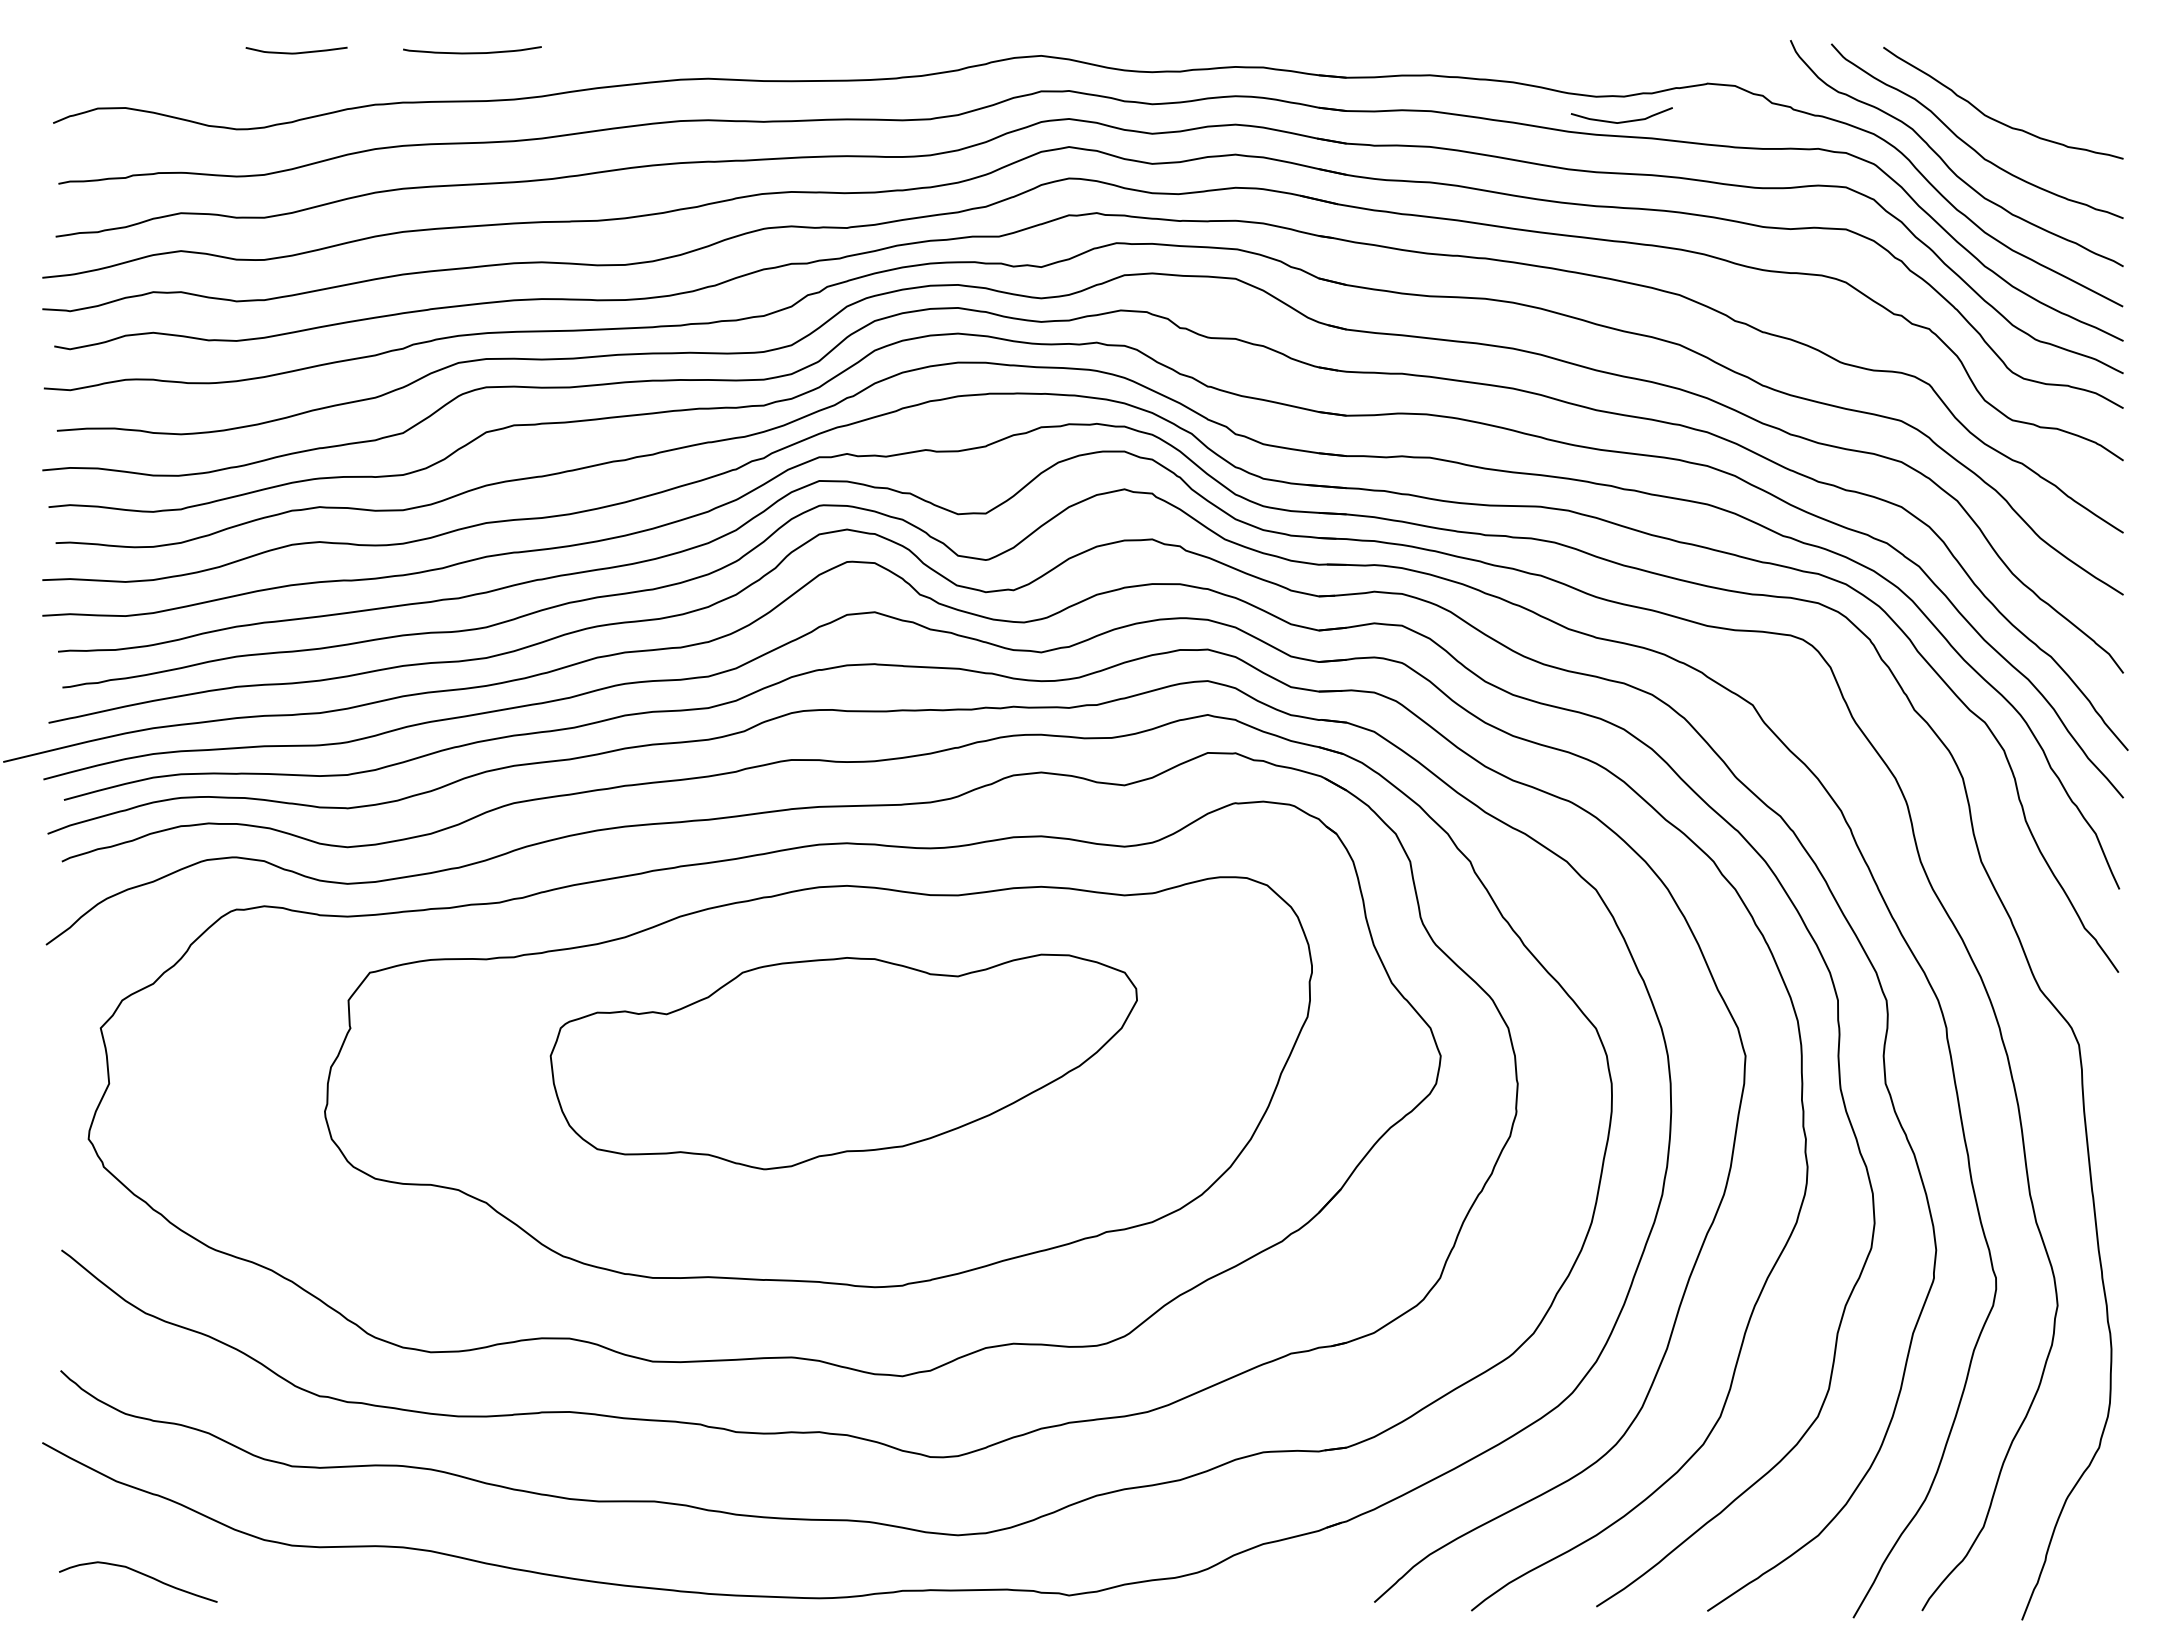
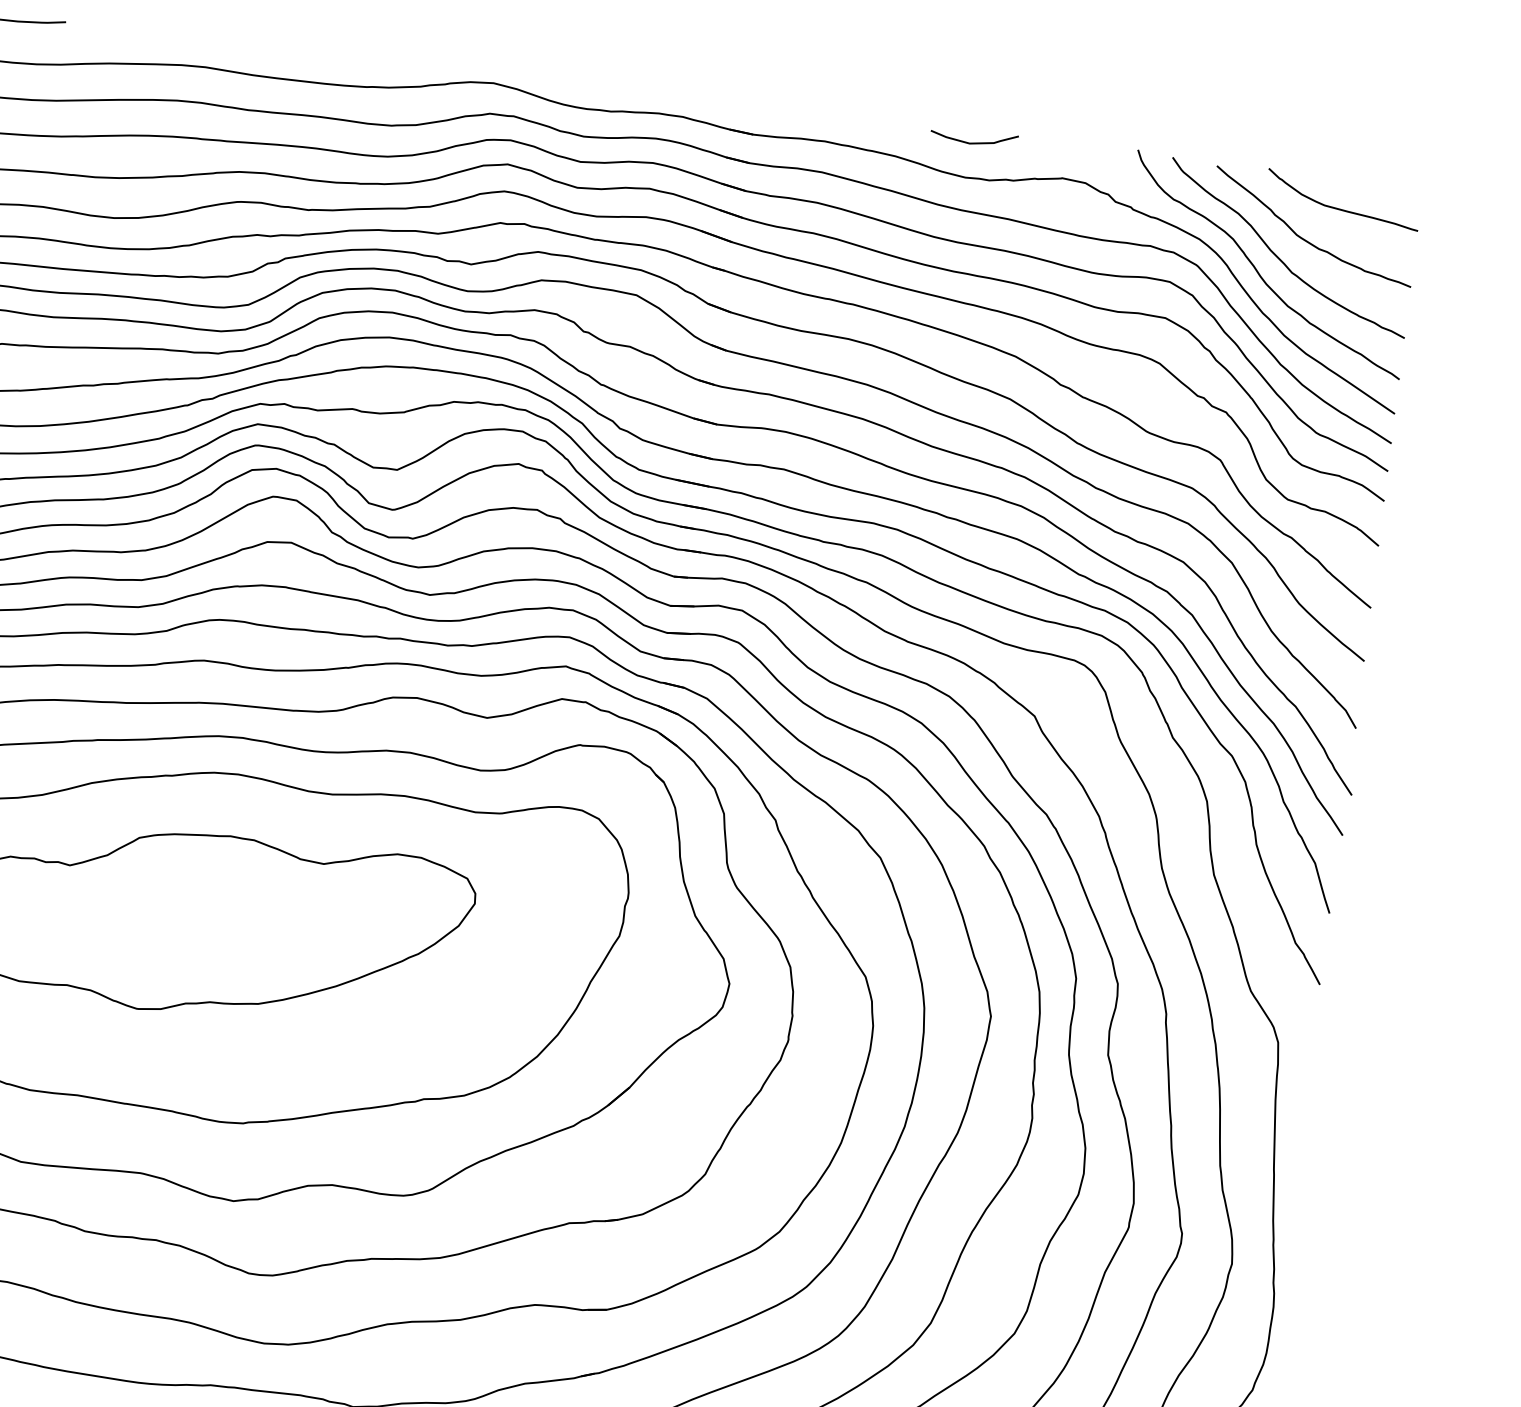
curve: (2029, 78) -> (1338, 208), added
curve: (1621, 121) -> (973, 142), moved

